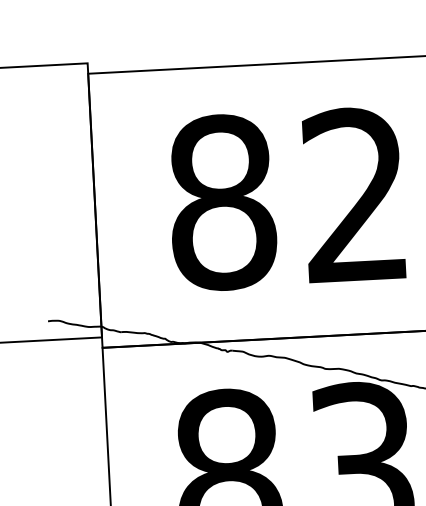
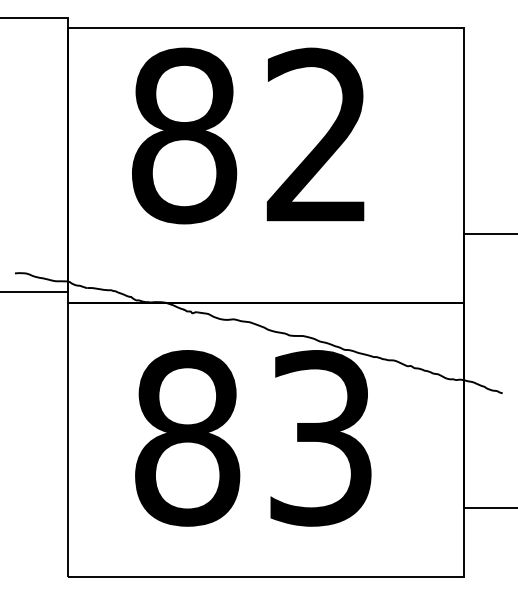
text: (286, 198) -> (248, 135), moved

